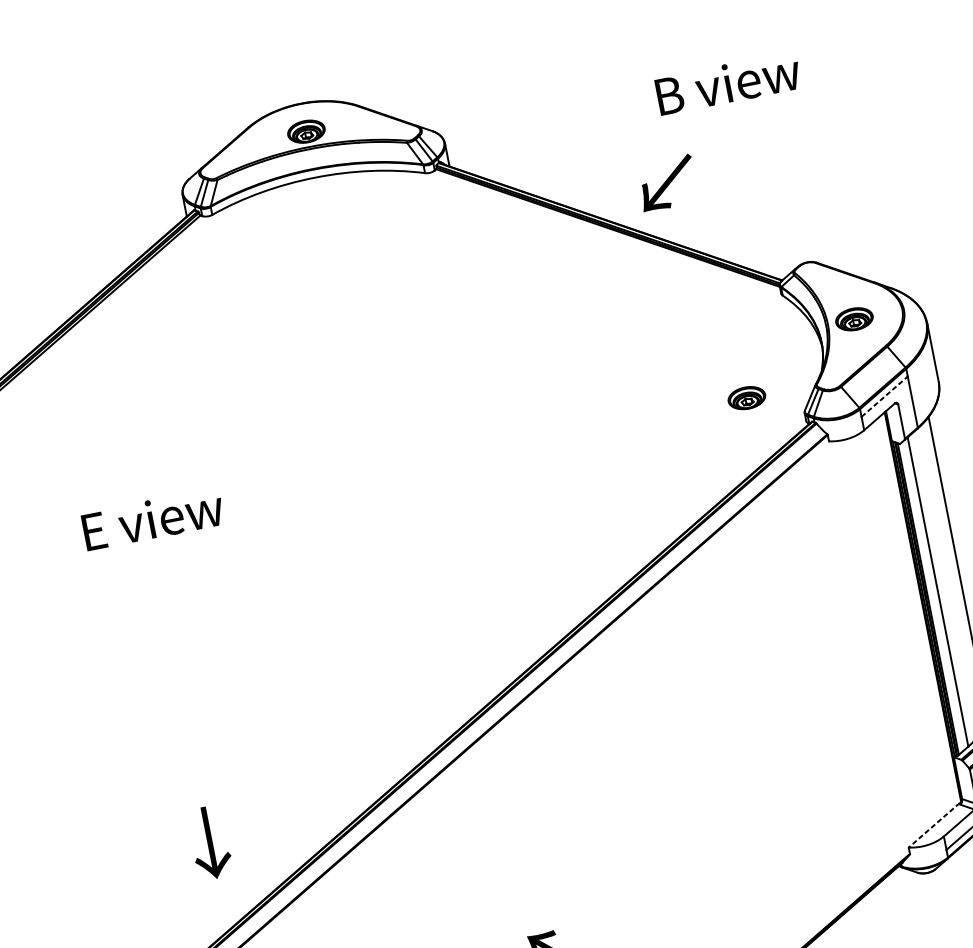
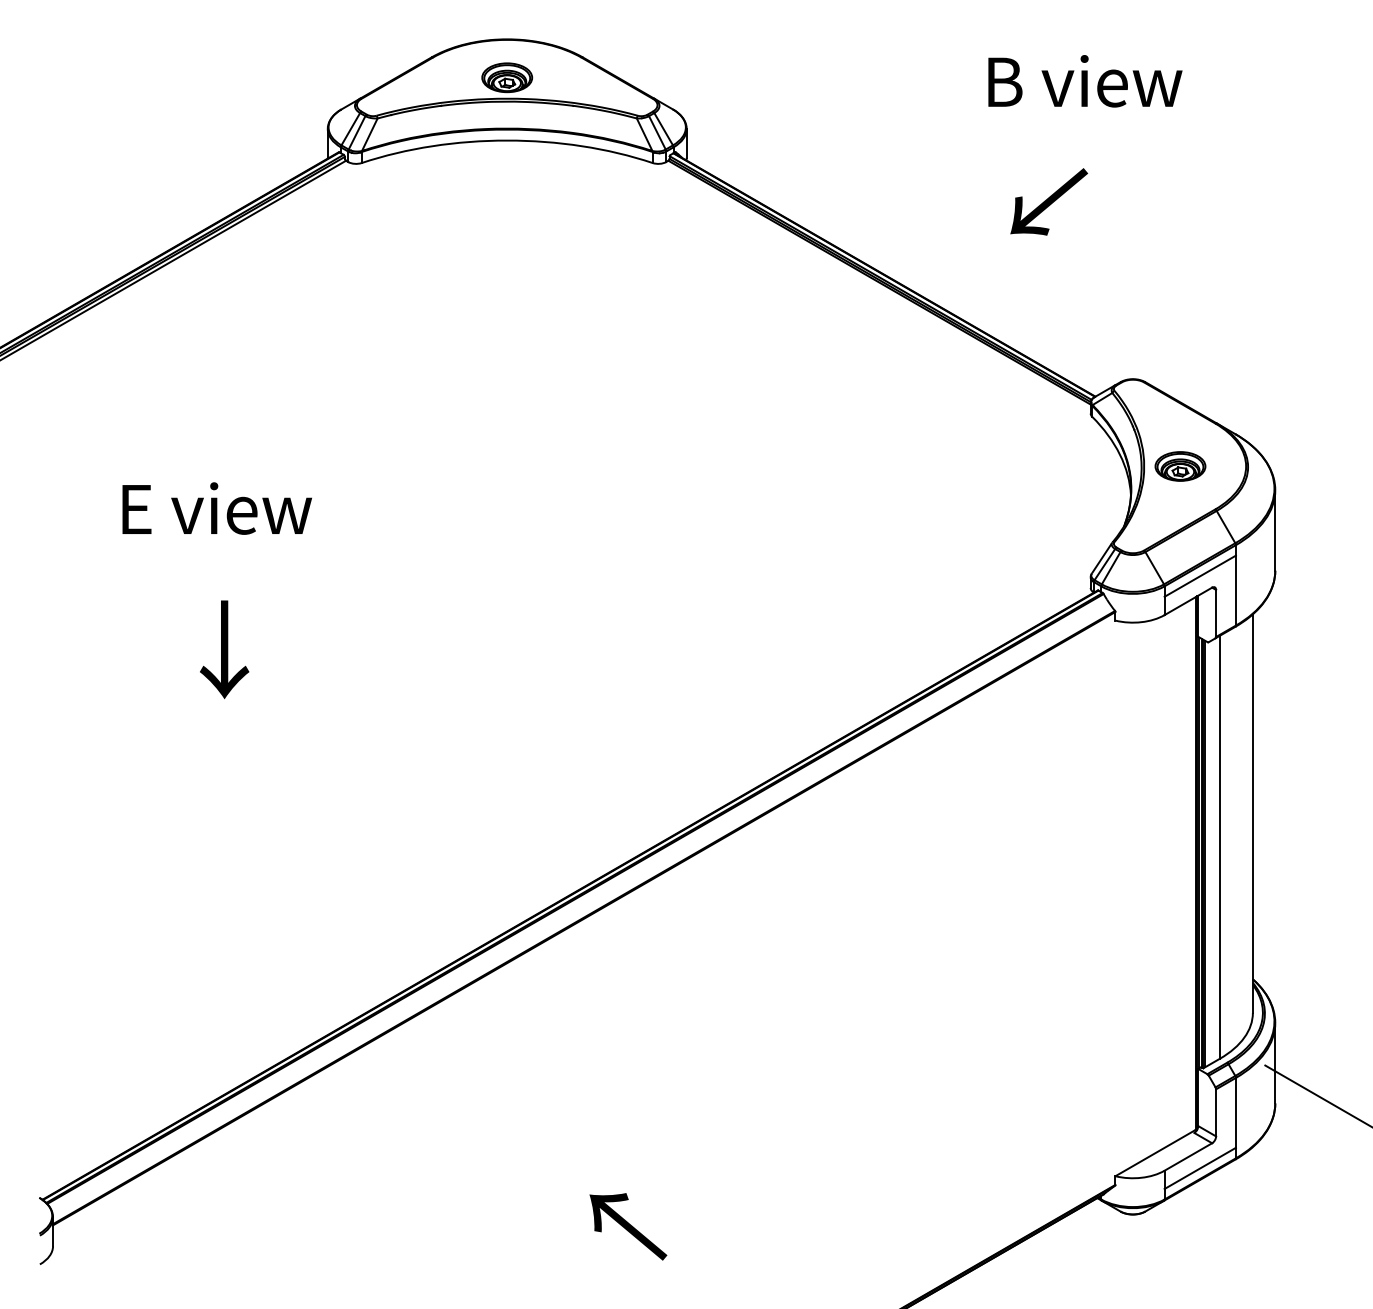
text: (728, 83) -> (1085, 81), moved
text: (666, 183) -> (1048, 201), moved
line: (884, 396) -> (1200, 575), dashed -> solid
part: (746, 398) -> (1018, 542), removed
text: (152, 519) -> (216, 508), moved
line: (934, 825) -> (1154, 1153), dashed -> solid
text: (210, 842) -> (224, 649), moved

